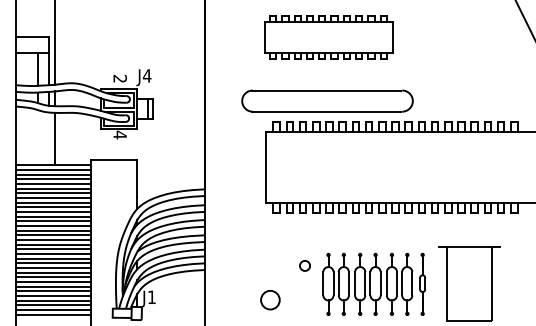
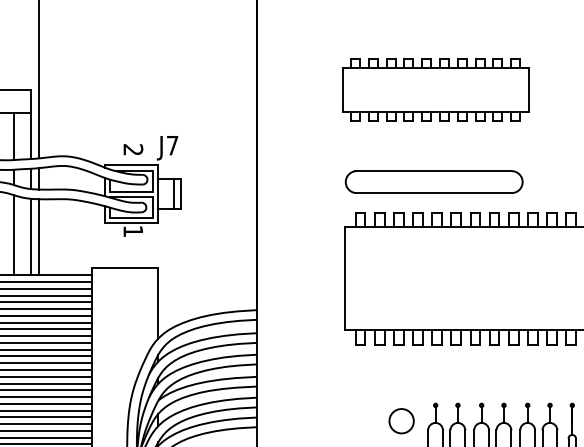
text: (146, 75) -> (171, 145), J4 -> J7
part: (327, 100) -> (434, 181), size x0.71
text: (119, 134) -> (132, 230), 4 -> 1
line: (38, 137) -> (14, 234), added
line: (49, 138) -> (30, 236), added
circle: (304, 265) -> (400, 420), size x1.67

